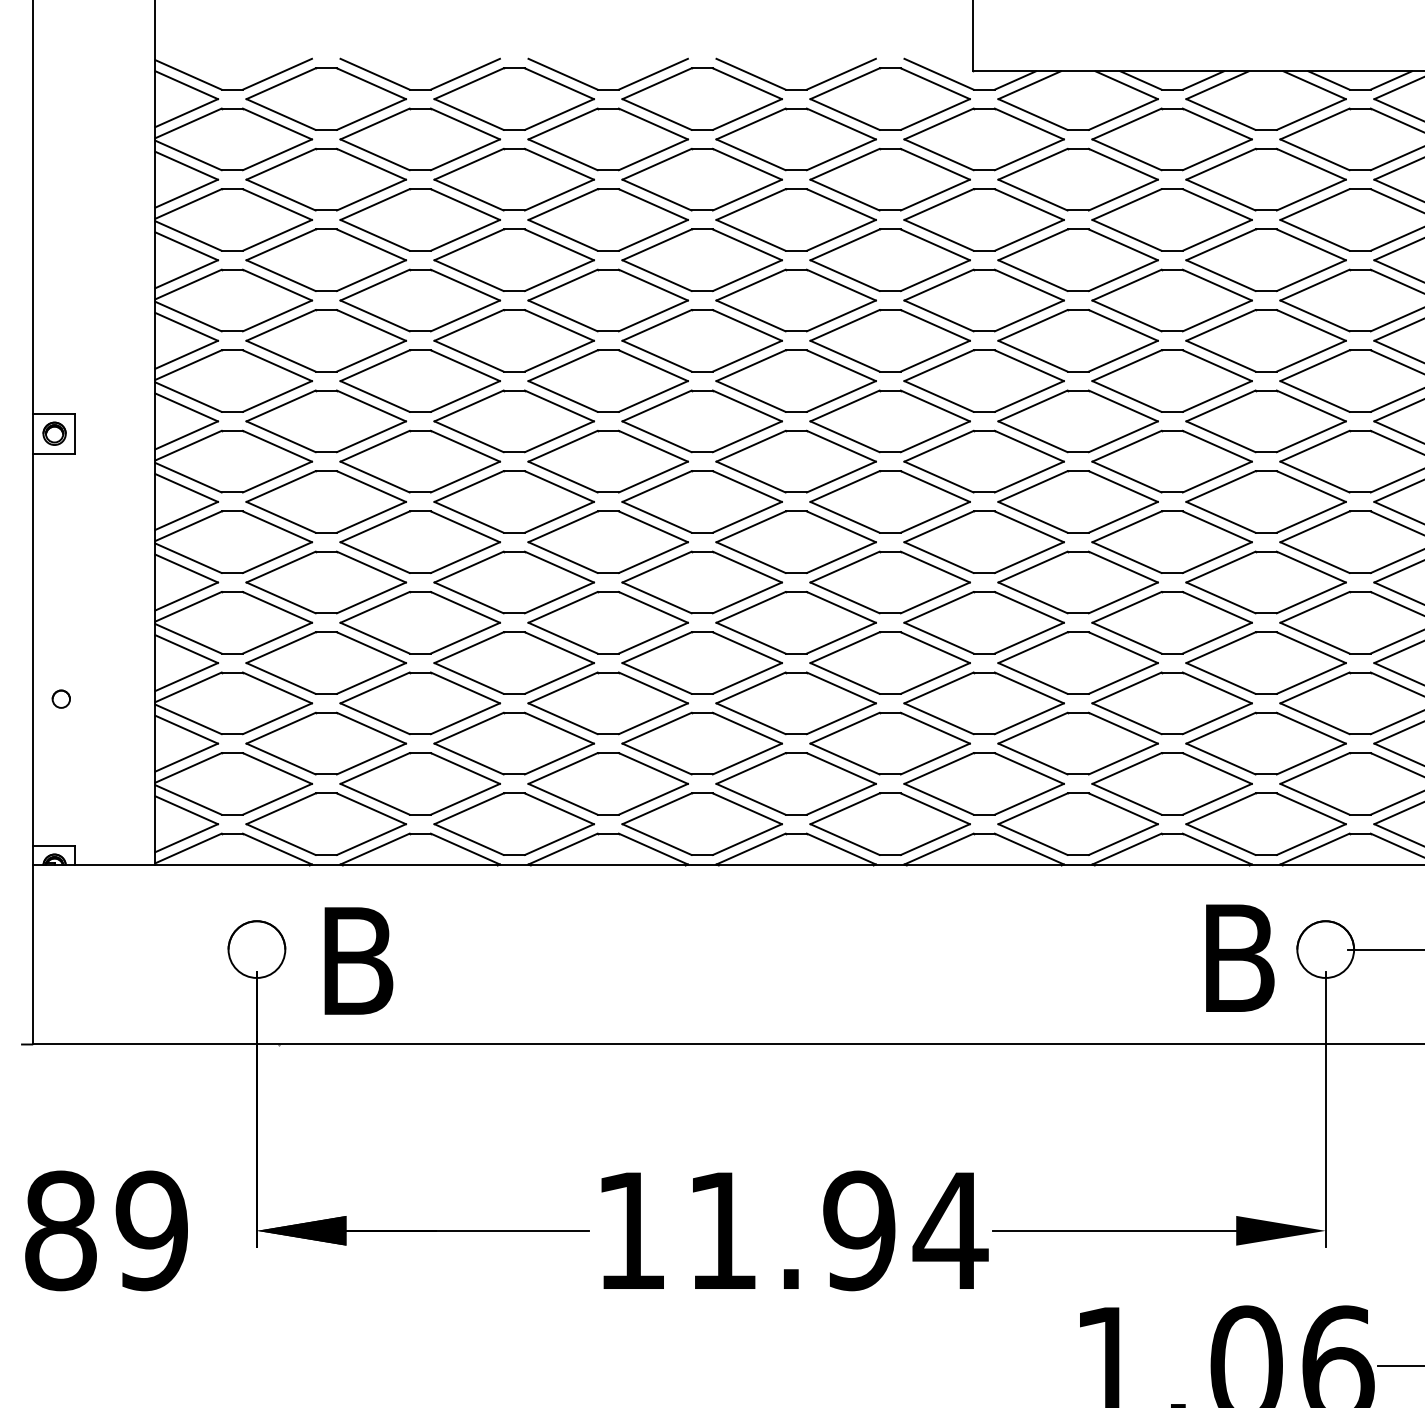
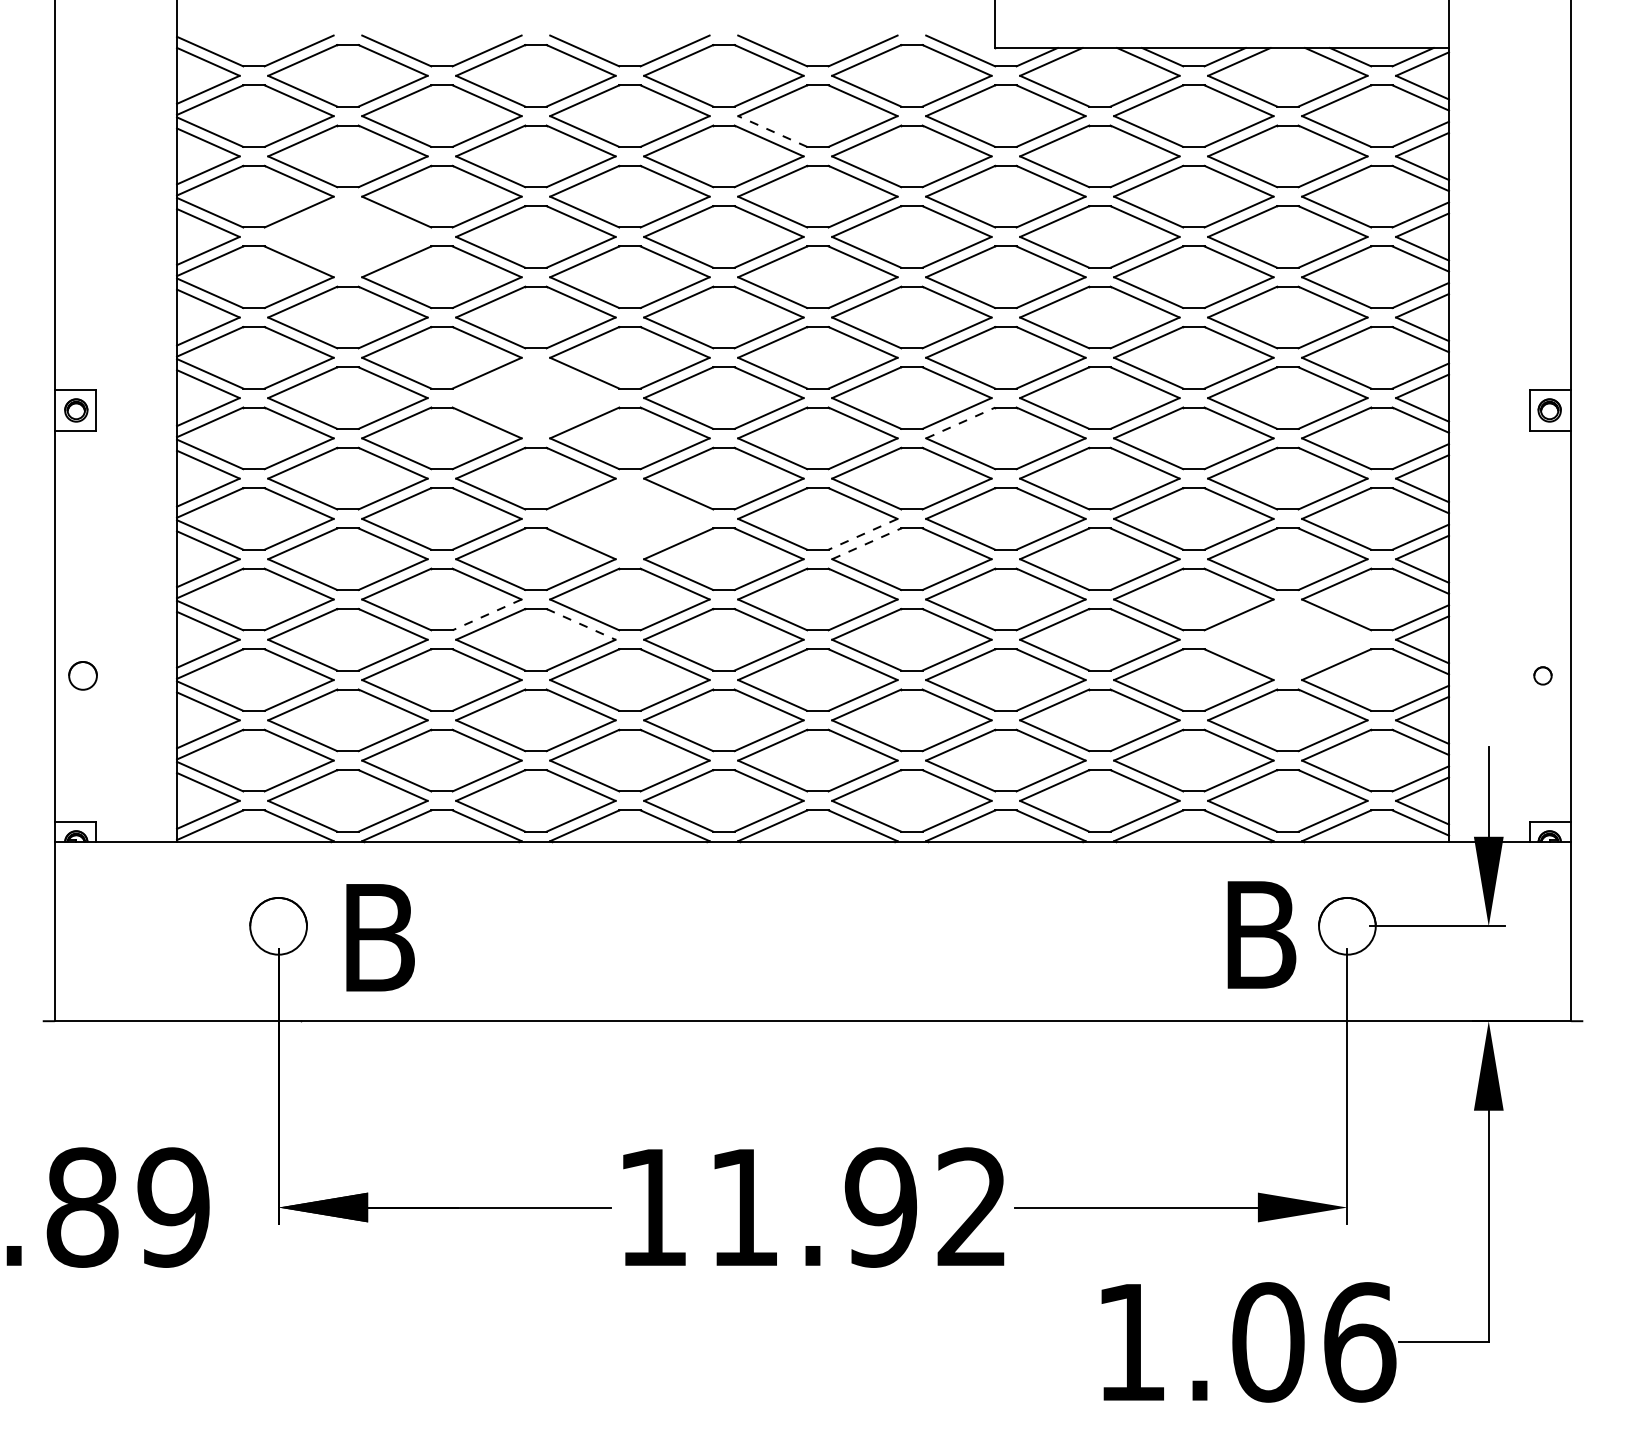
line: (750, 154) -> (772, 131), solid -> dashed
part: (325, 259) -> (347, 236), removed
part: (513, 420) -> (535, 397), removed
line: (938, 445) -> (960, 422), solid -> dashed
part: (607, 541) -> (629, 518), removed
line: (841, 557) -> (863, 534), solid -> dashed
line: (844, 566) -> (866, 543), solid -> dashed
line: (465, 637) -> (487, 614), solid -> dashed
line: (559, 647) -> (581, 624), solid -> dashed
part: (1265, 662) -> (1287, 639), removed
circle: (60, 698) -> (82, 675), size x1.6
text: (950, 1229) -> (972, 1206), 11.94 -> 11.92

